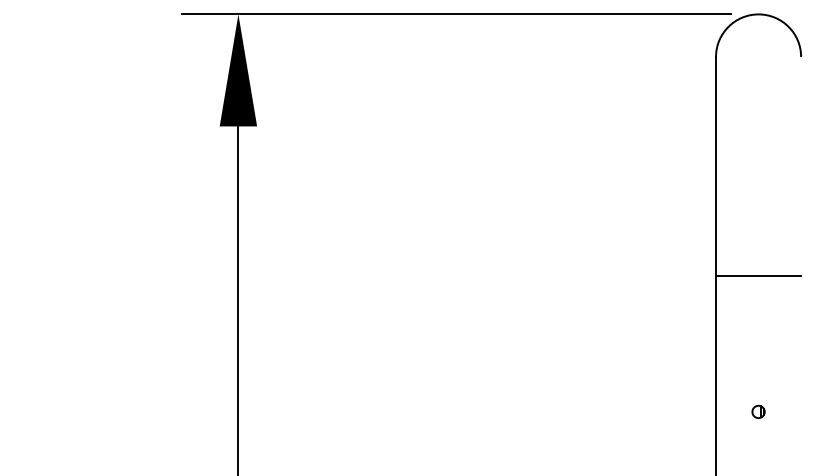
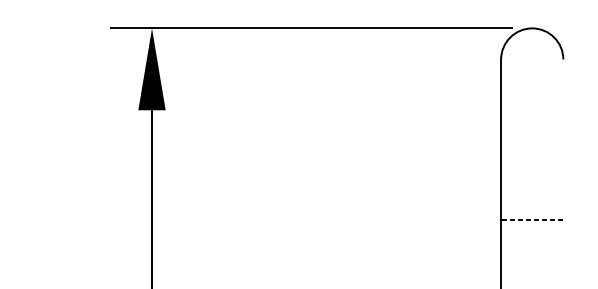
line: (758, 275) -> (532, 219), solid -> dashed

